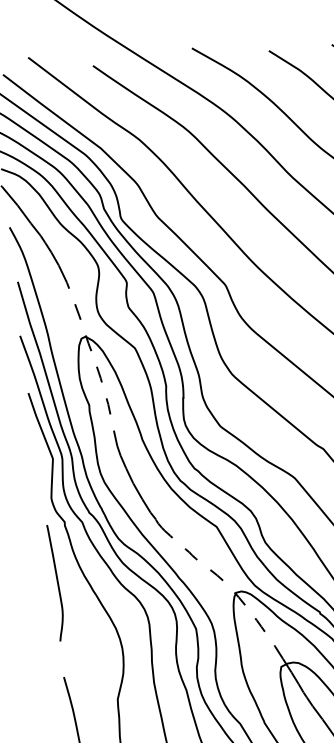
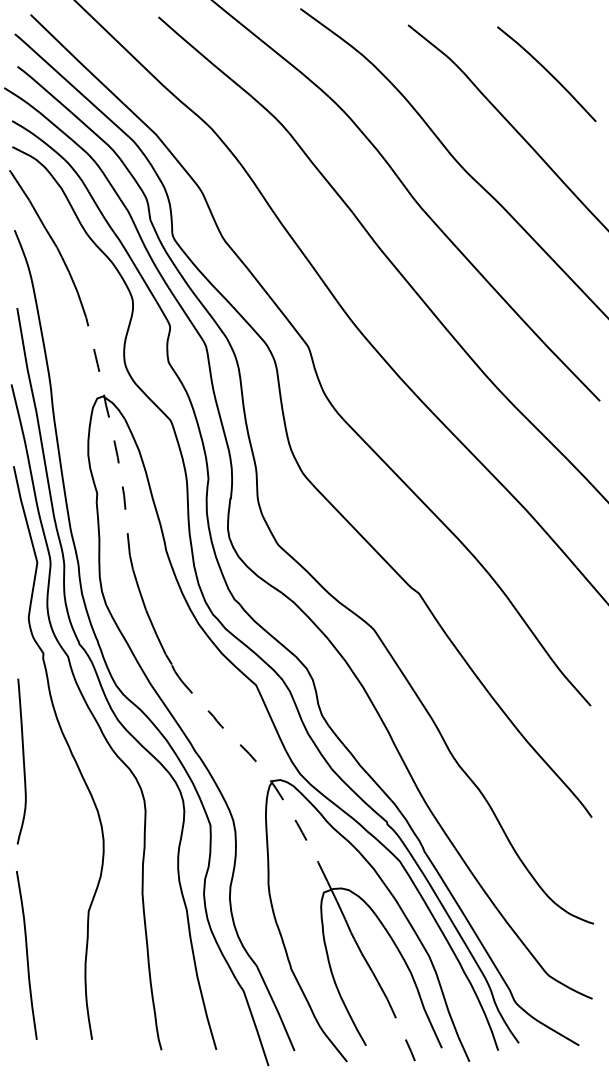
curve: (57, 582) -> (23, 761), moved

